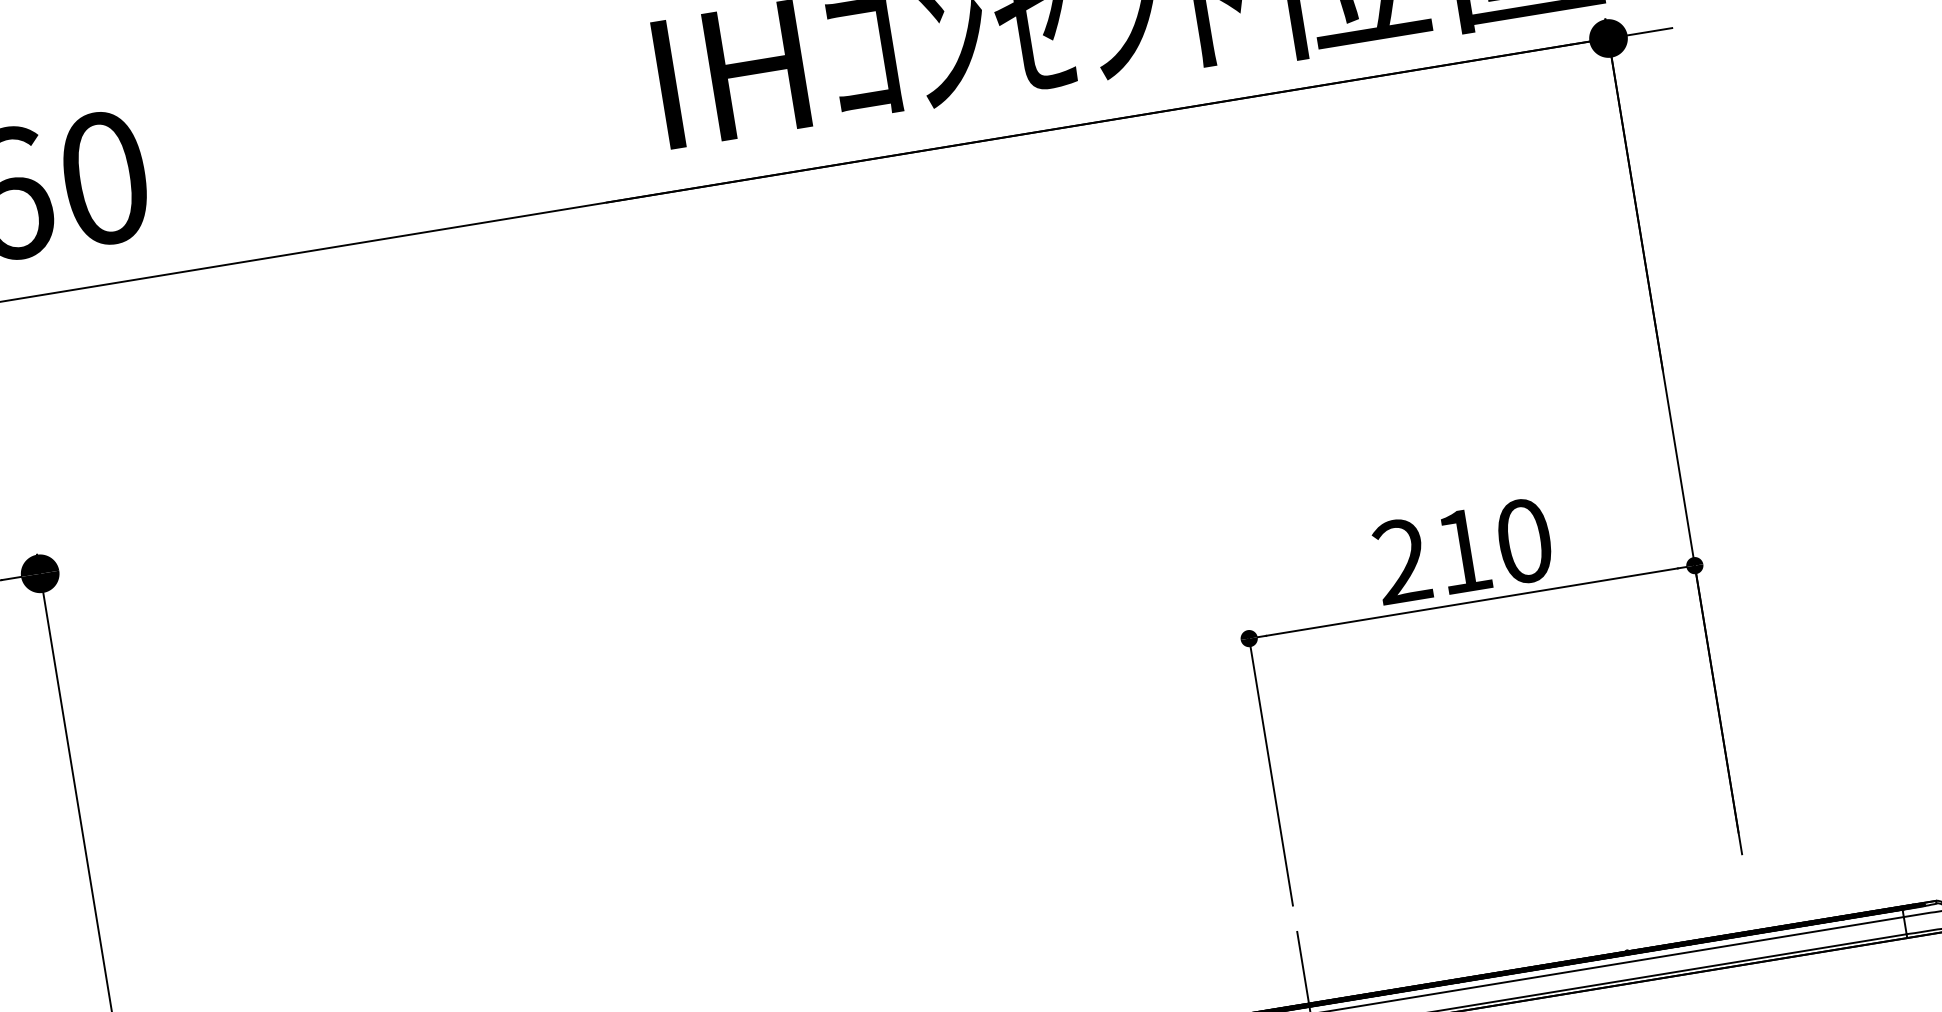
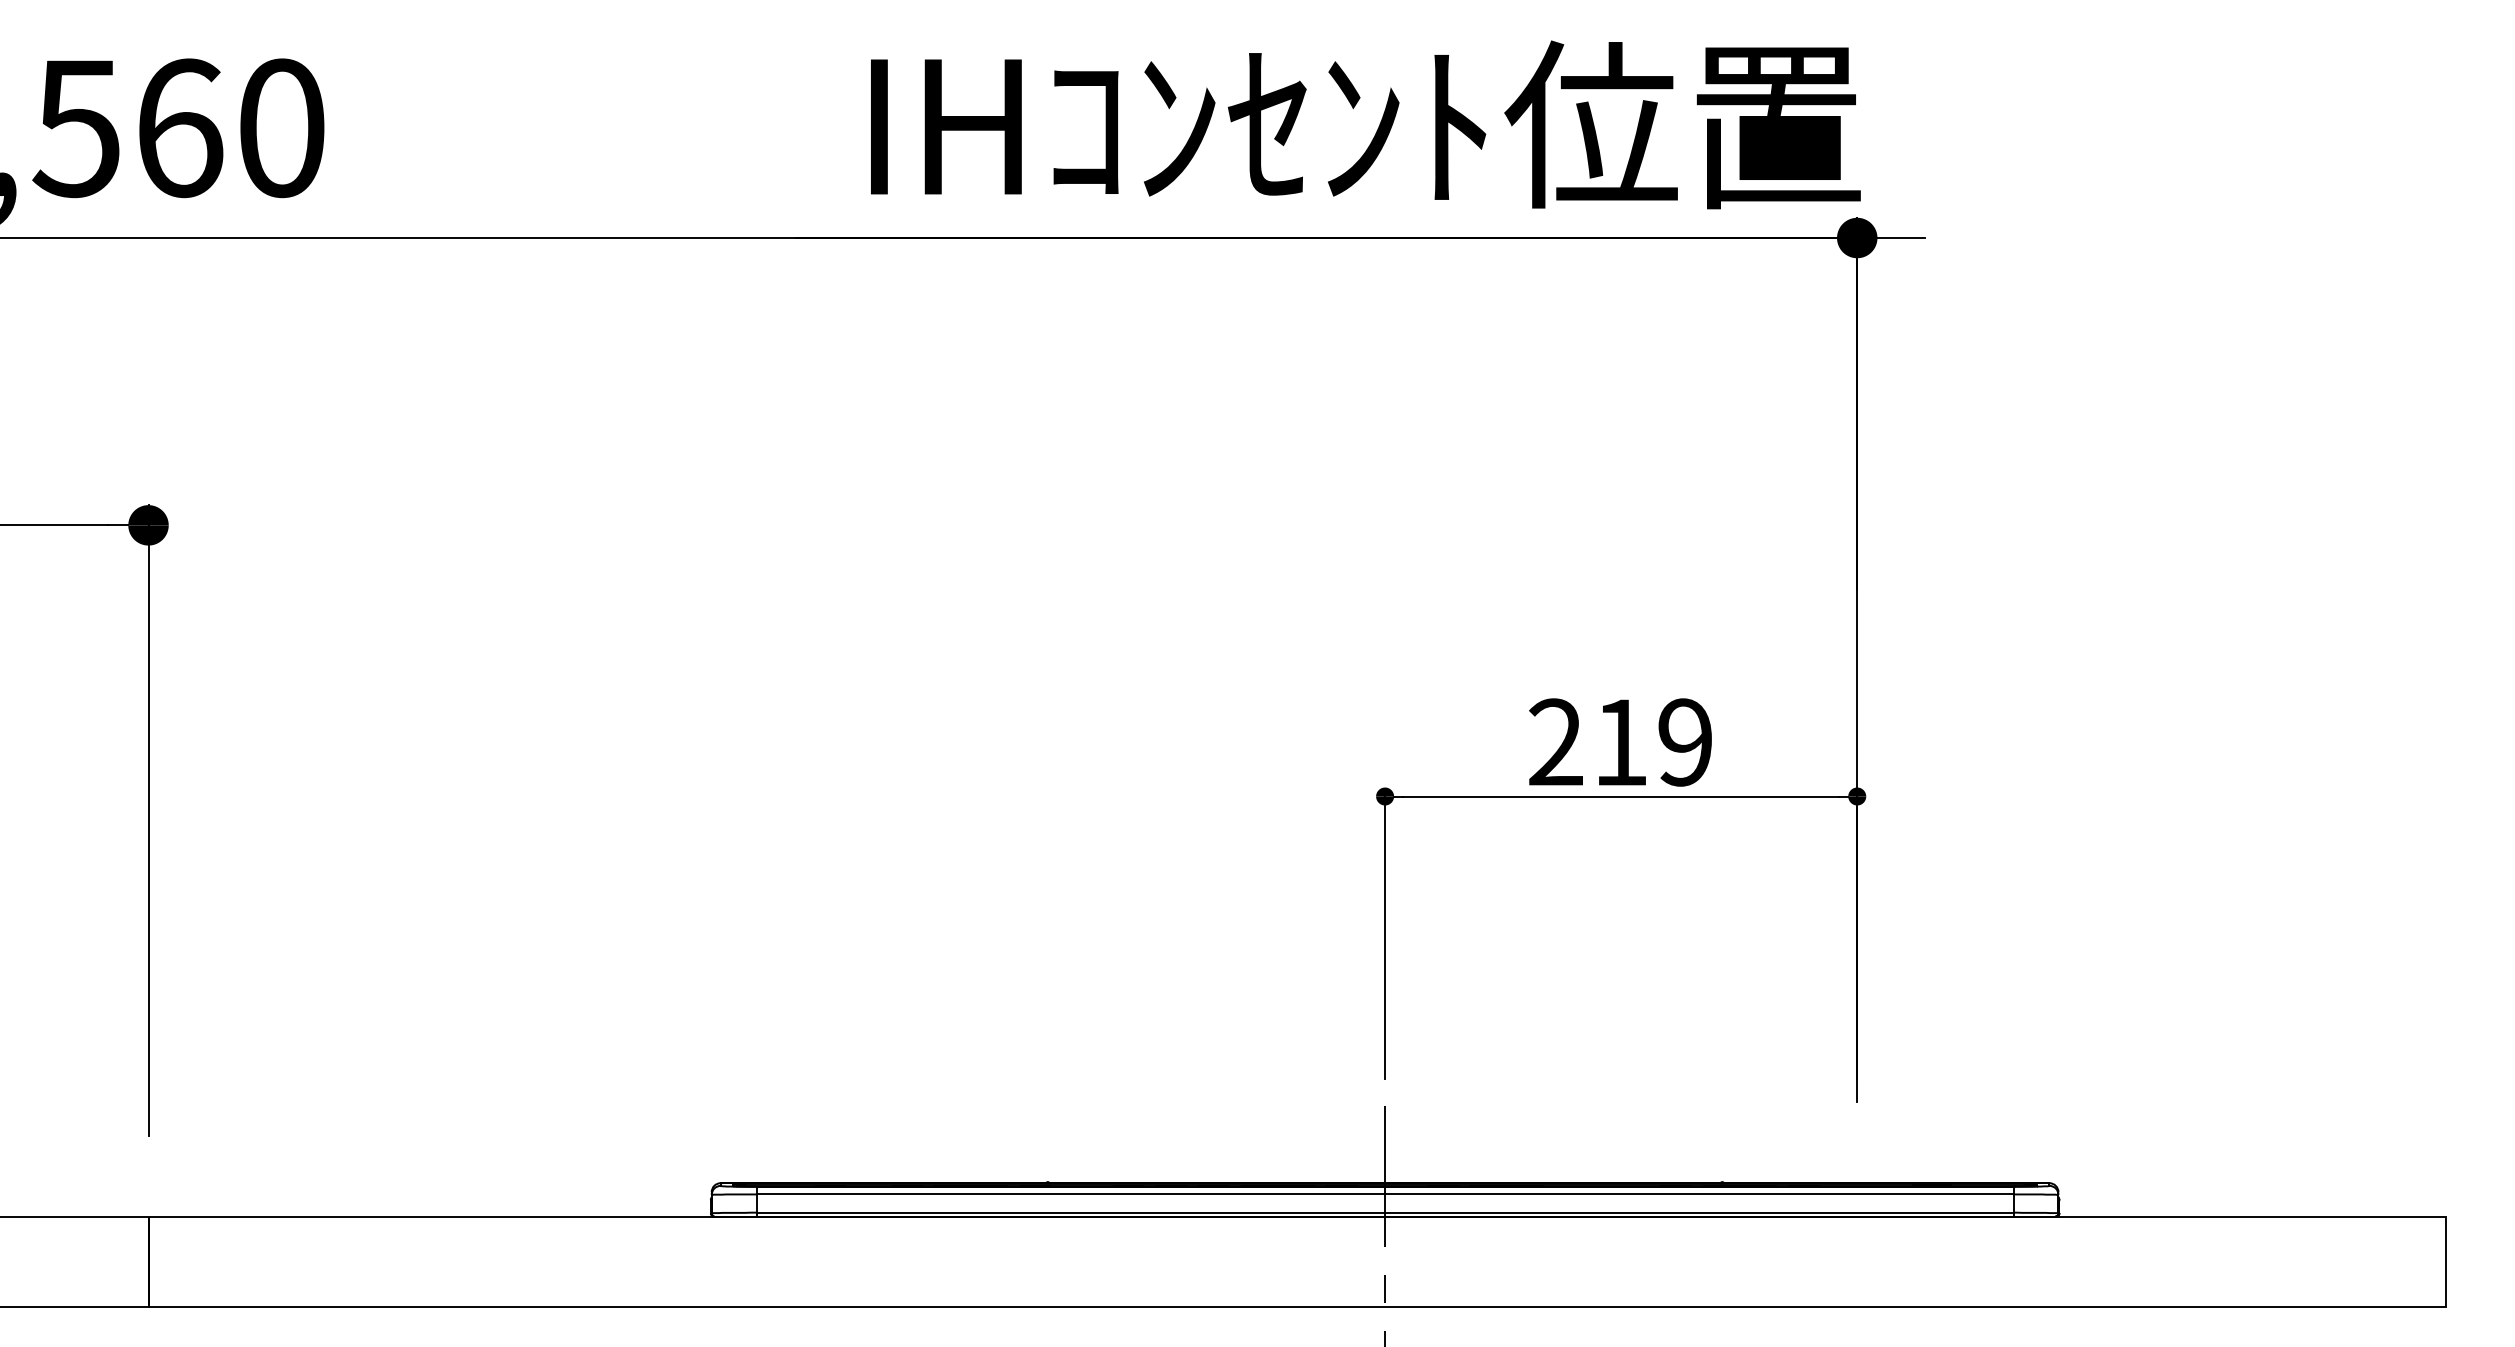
text: (1524, 541) -> (1685, 742), 210 -> 219

